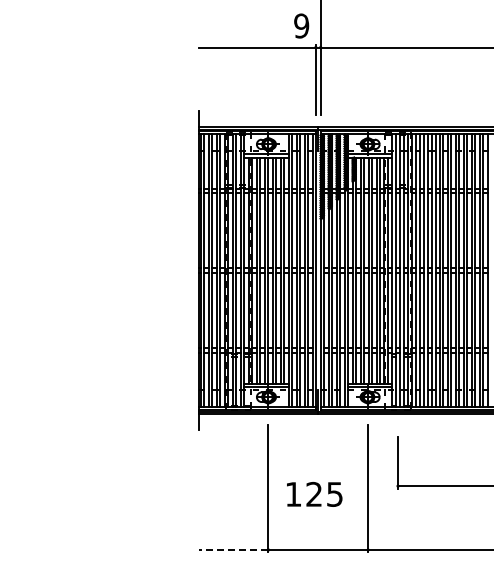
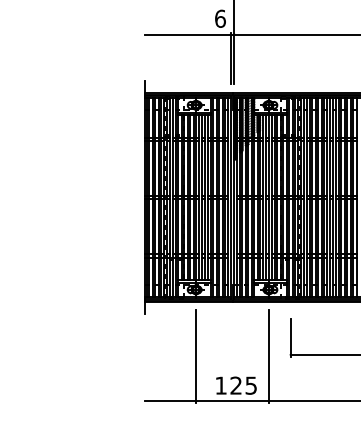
text: (301, 25) -> (220, 18), 9 -> 6
text: (314, 494) -> (236, 385), moved
line: (233, 549) -> (170, 401), dashed -> solid

